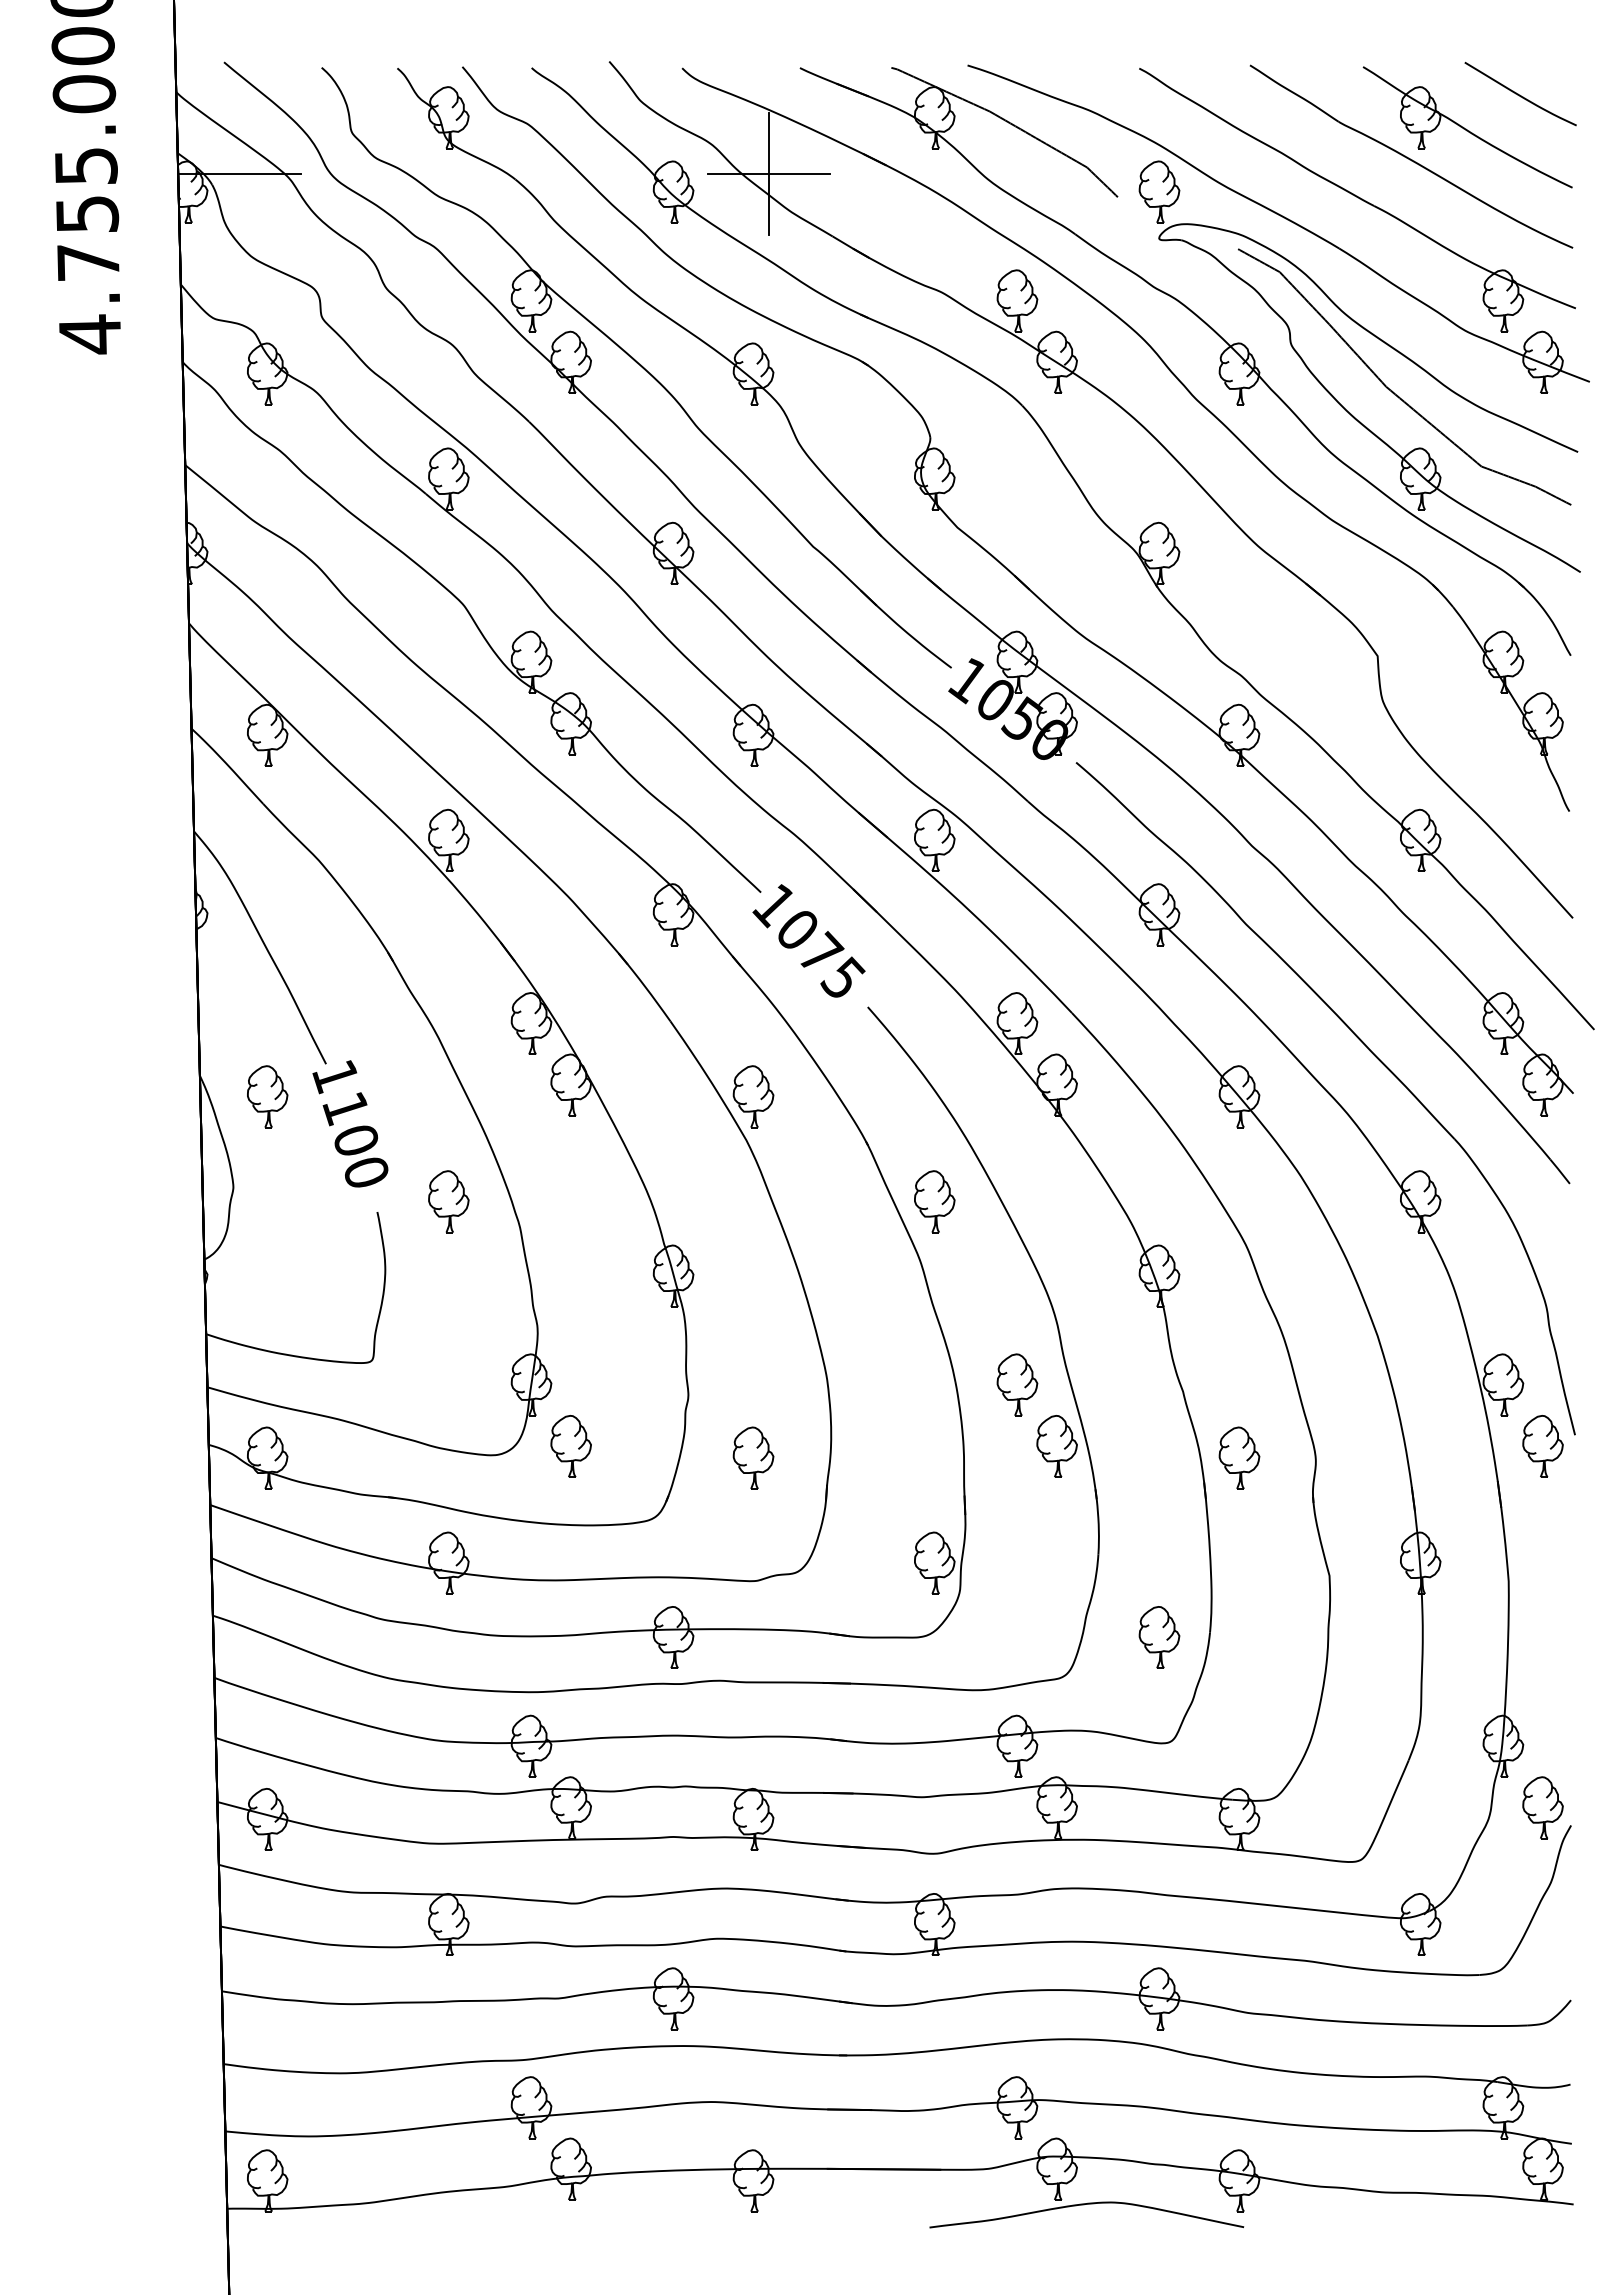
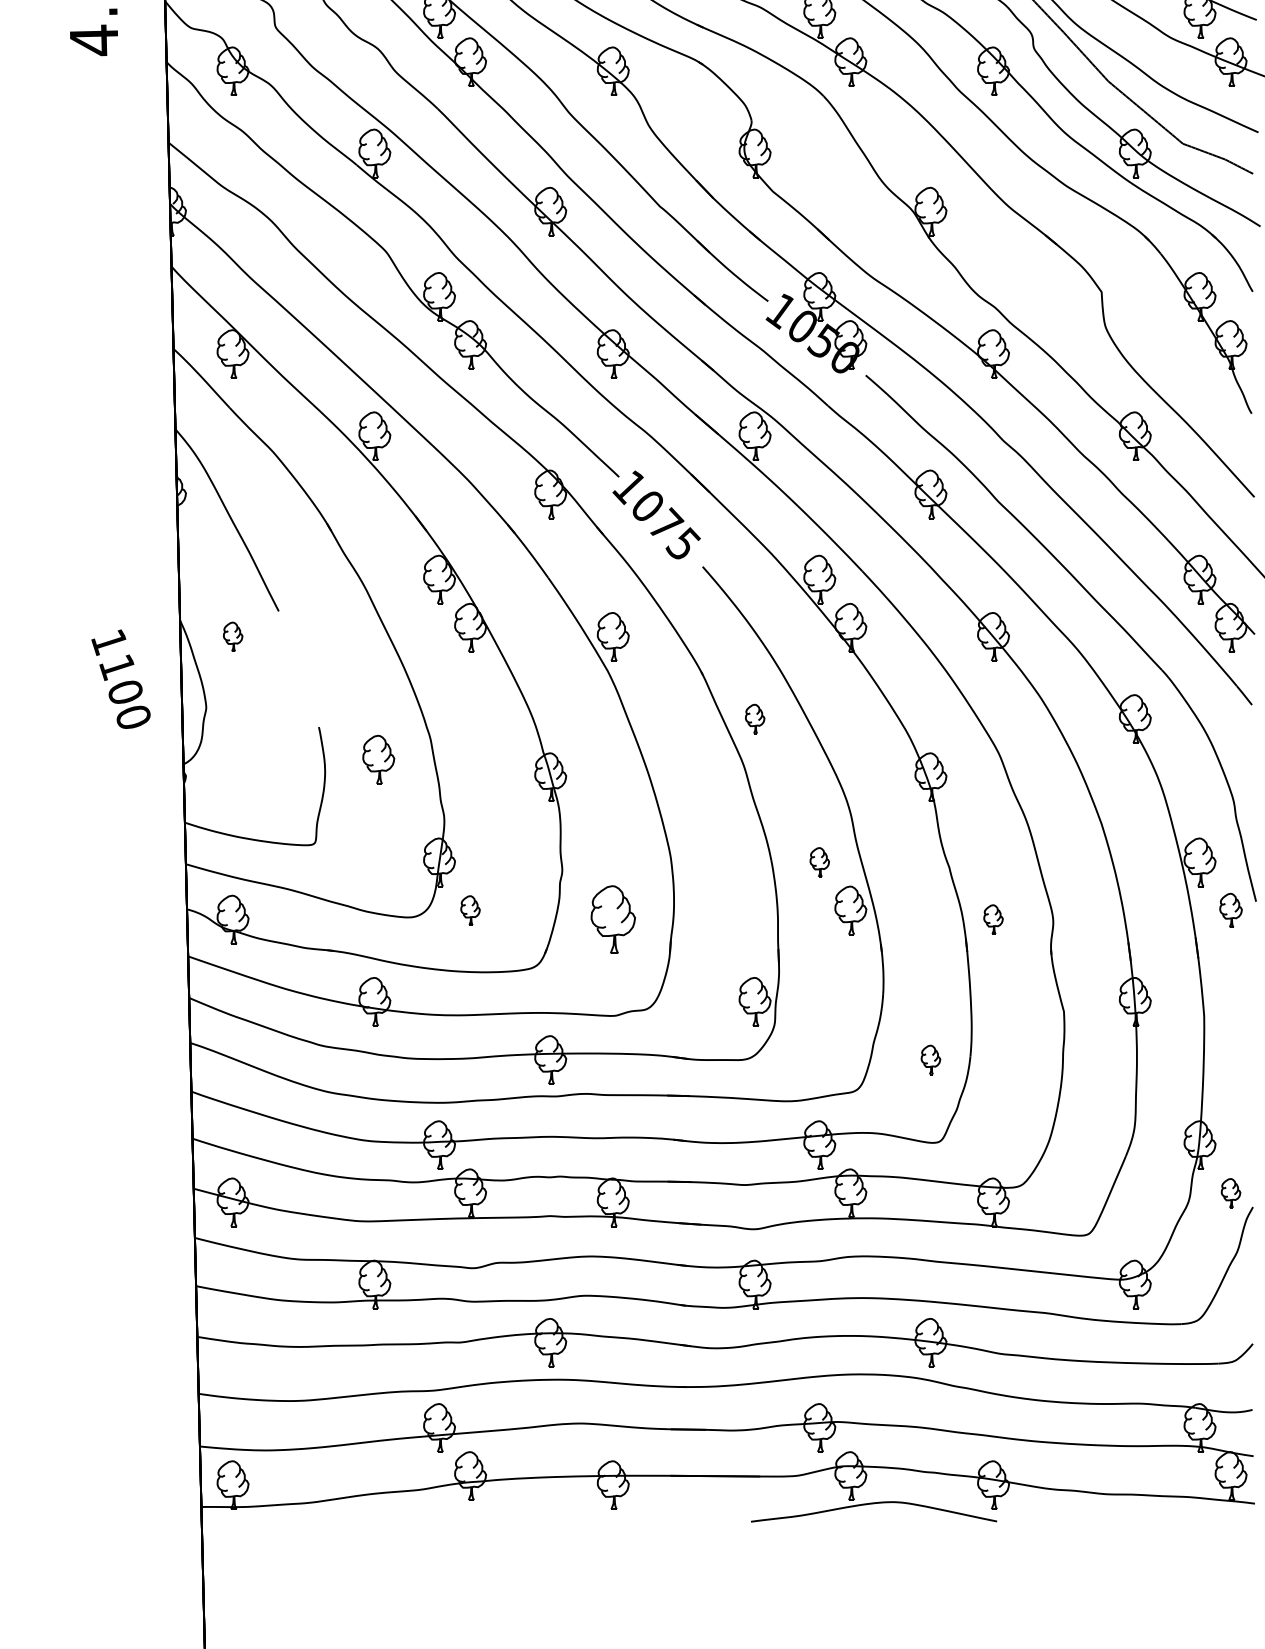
part: (267, 1096) -> (232, 636), size x0.6
text: (350, 1123) -> (121, 678), moved
part: (448, 1201) -> (378, 759), moved
part: (934, 1201) -> (754, 718), size x0.6
part: (1017, 1384) -> (819, 862), size x0.6
part: (570, 1446) -> (470, 910), size x0.6
part: (1542, 1446) -> (1230, 910), size x0.7
part: (753, 1457) -> (613, 919), size x1.4
part: (1239, 1457) -> (993, 919), size x0.6
part: (1159, 1637) -> (930, 1060), size x0.6
part: (1542, 1807) -> (1230, 1193), size x0.6

